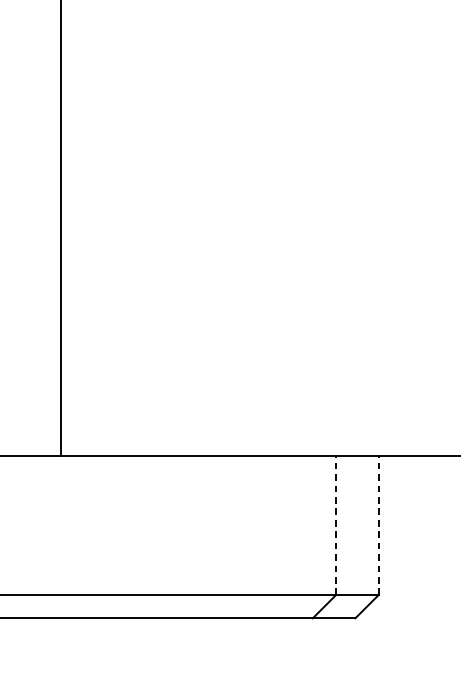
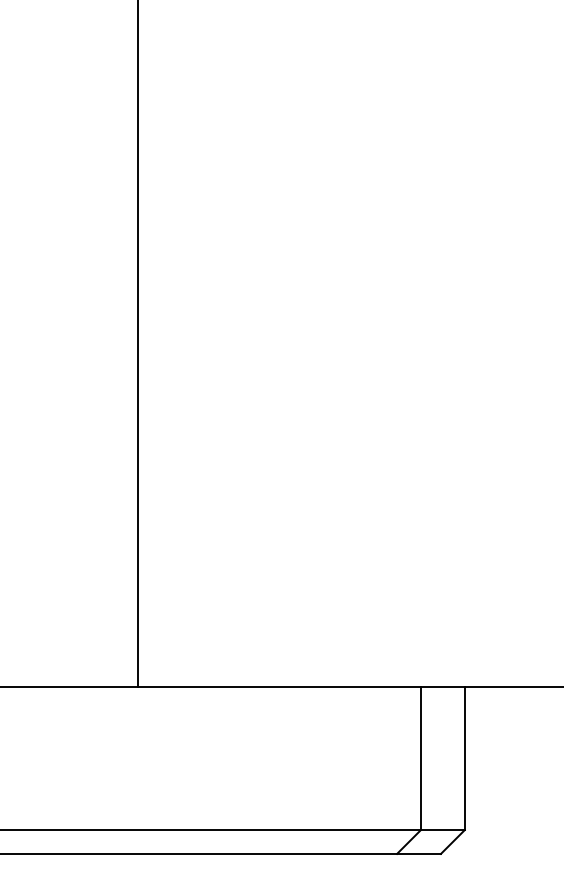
line: (335, 525) -> (420, 758), dashed -> solid
line: (378, 525) -> (464, 758), dashed -> solid

